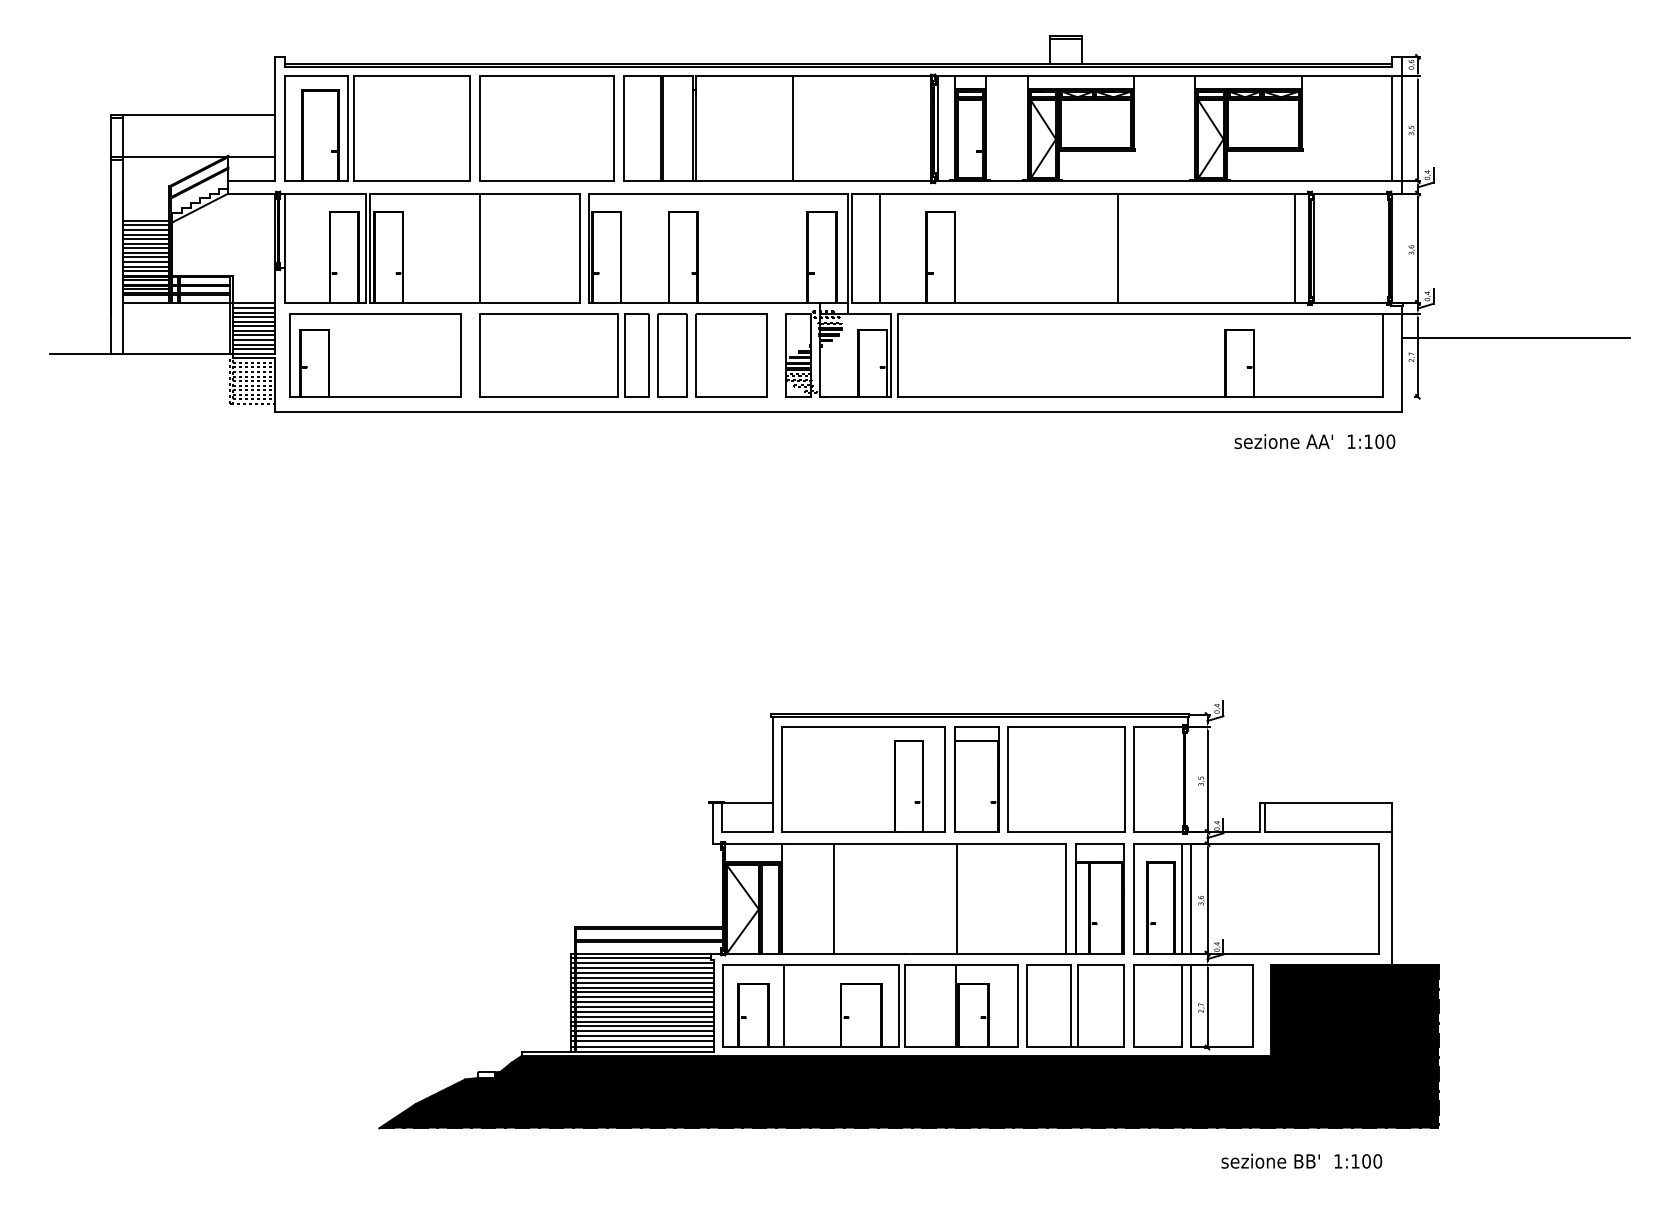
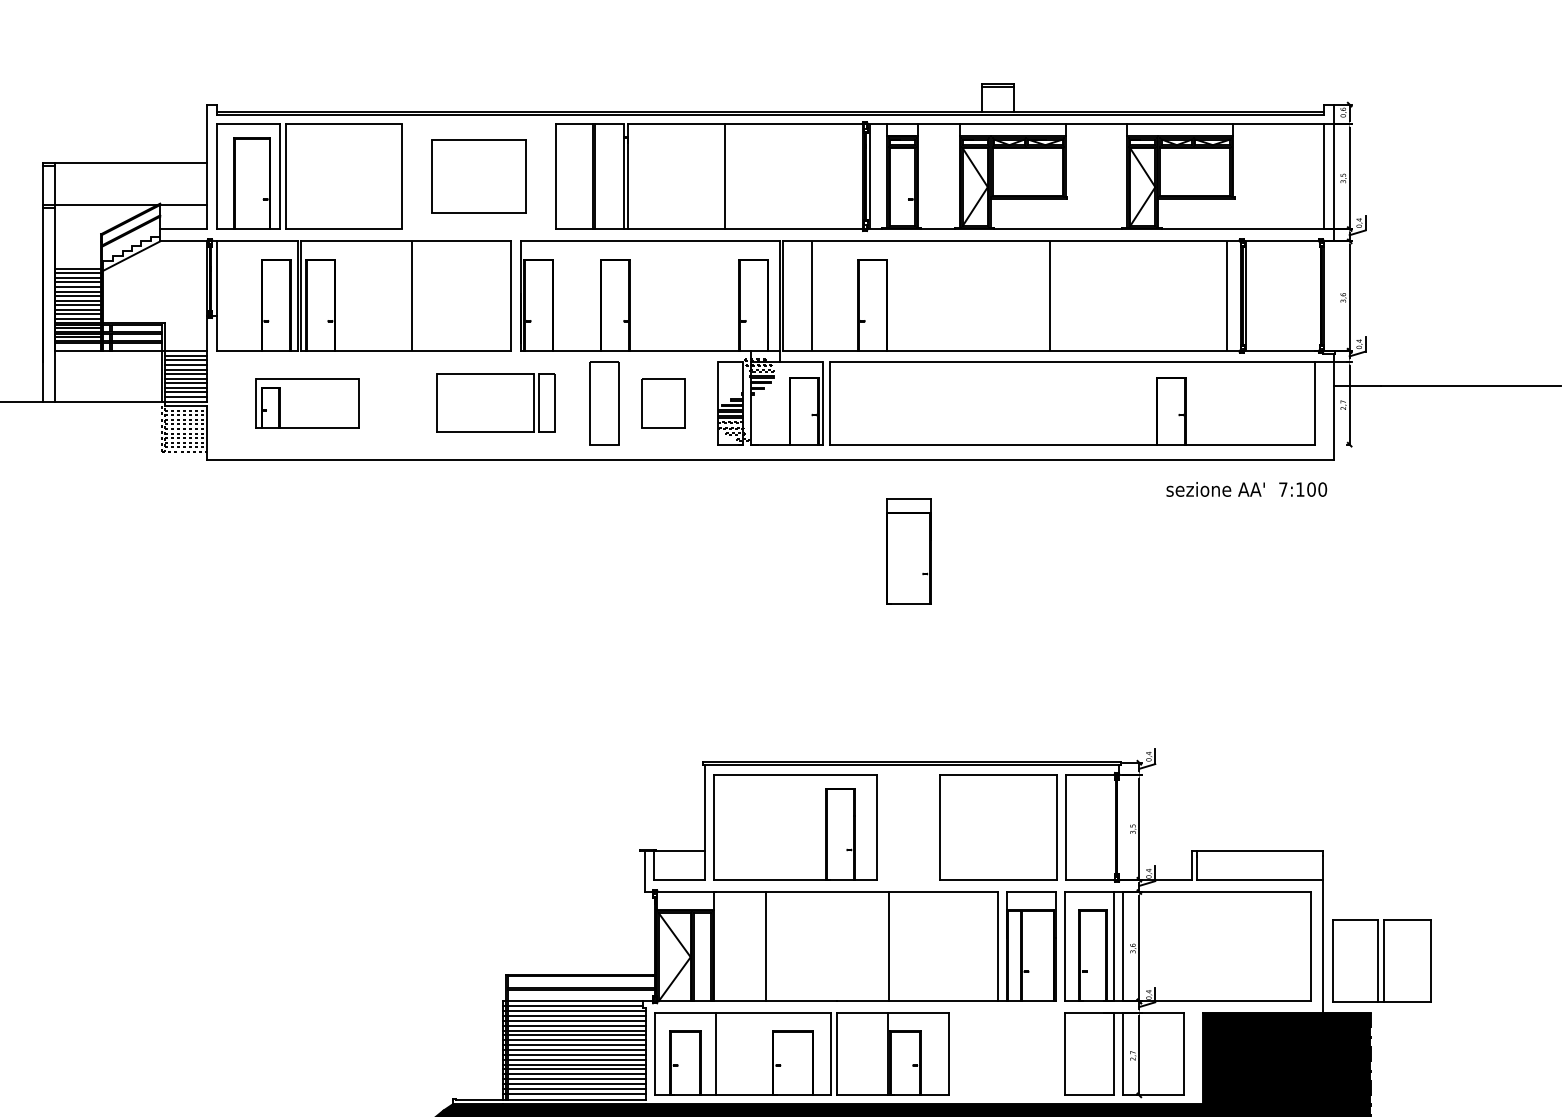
part: (546, 128) -> (478, 176), size x0.7
part: (375, 355) -> (307, 403), size x0.6
part: (564, 355) -> (496, 403), size x0.7
part: (731, 355) -> (663, 403), size x0.6
text: (1351, 441) -> (1283, 489), 1:100 -> 7:100
part: (976, 779) -> (908, 551), moved
part: (1075, 1005) -> (1382, 960), moved

